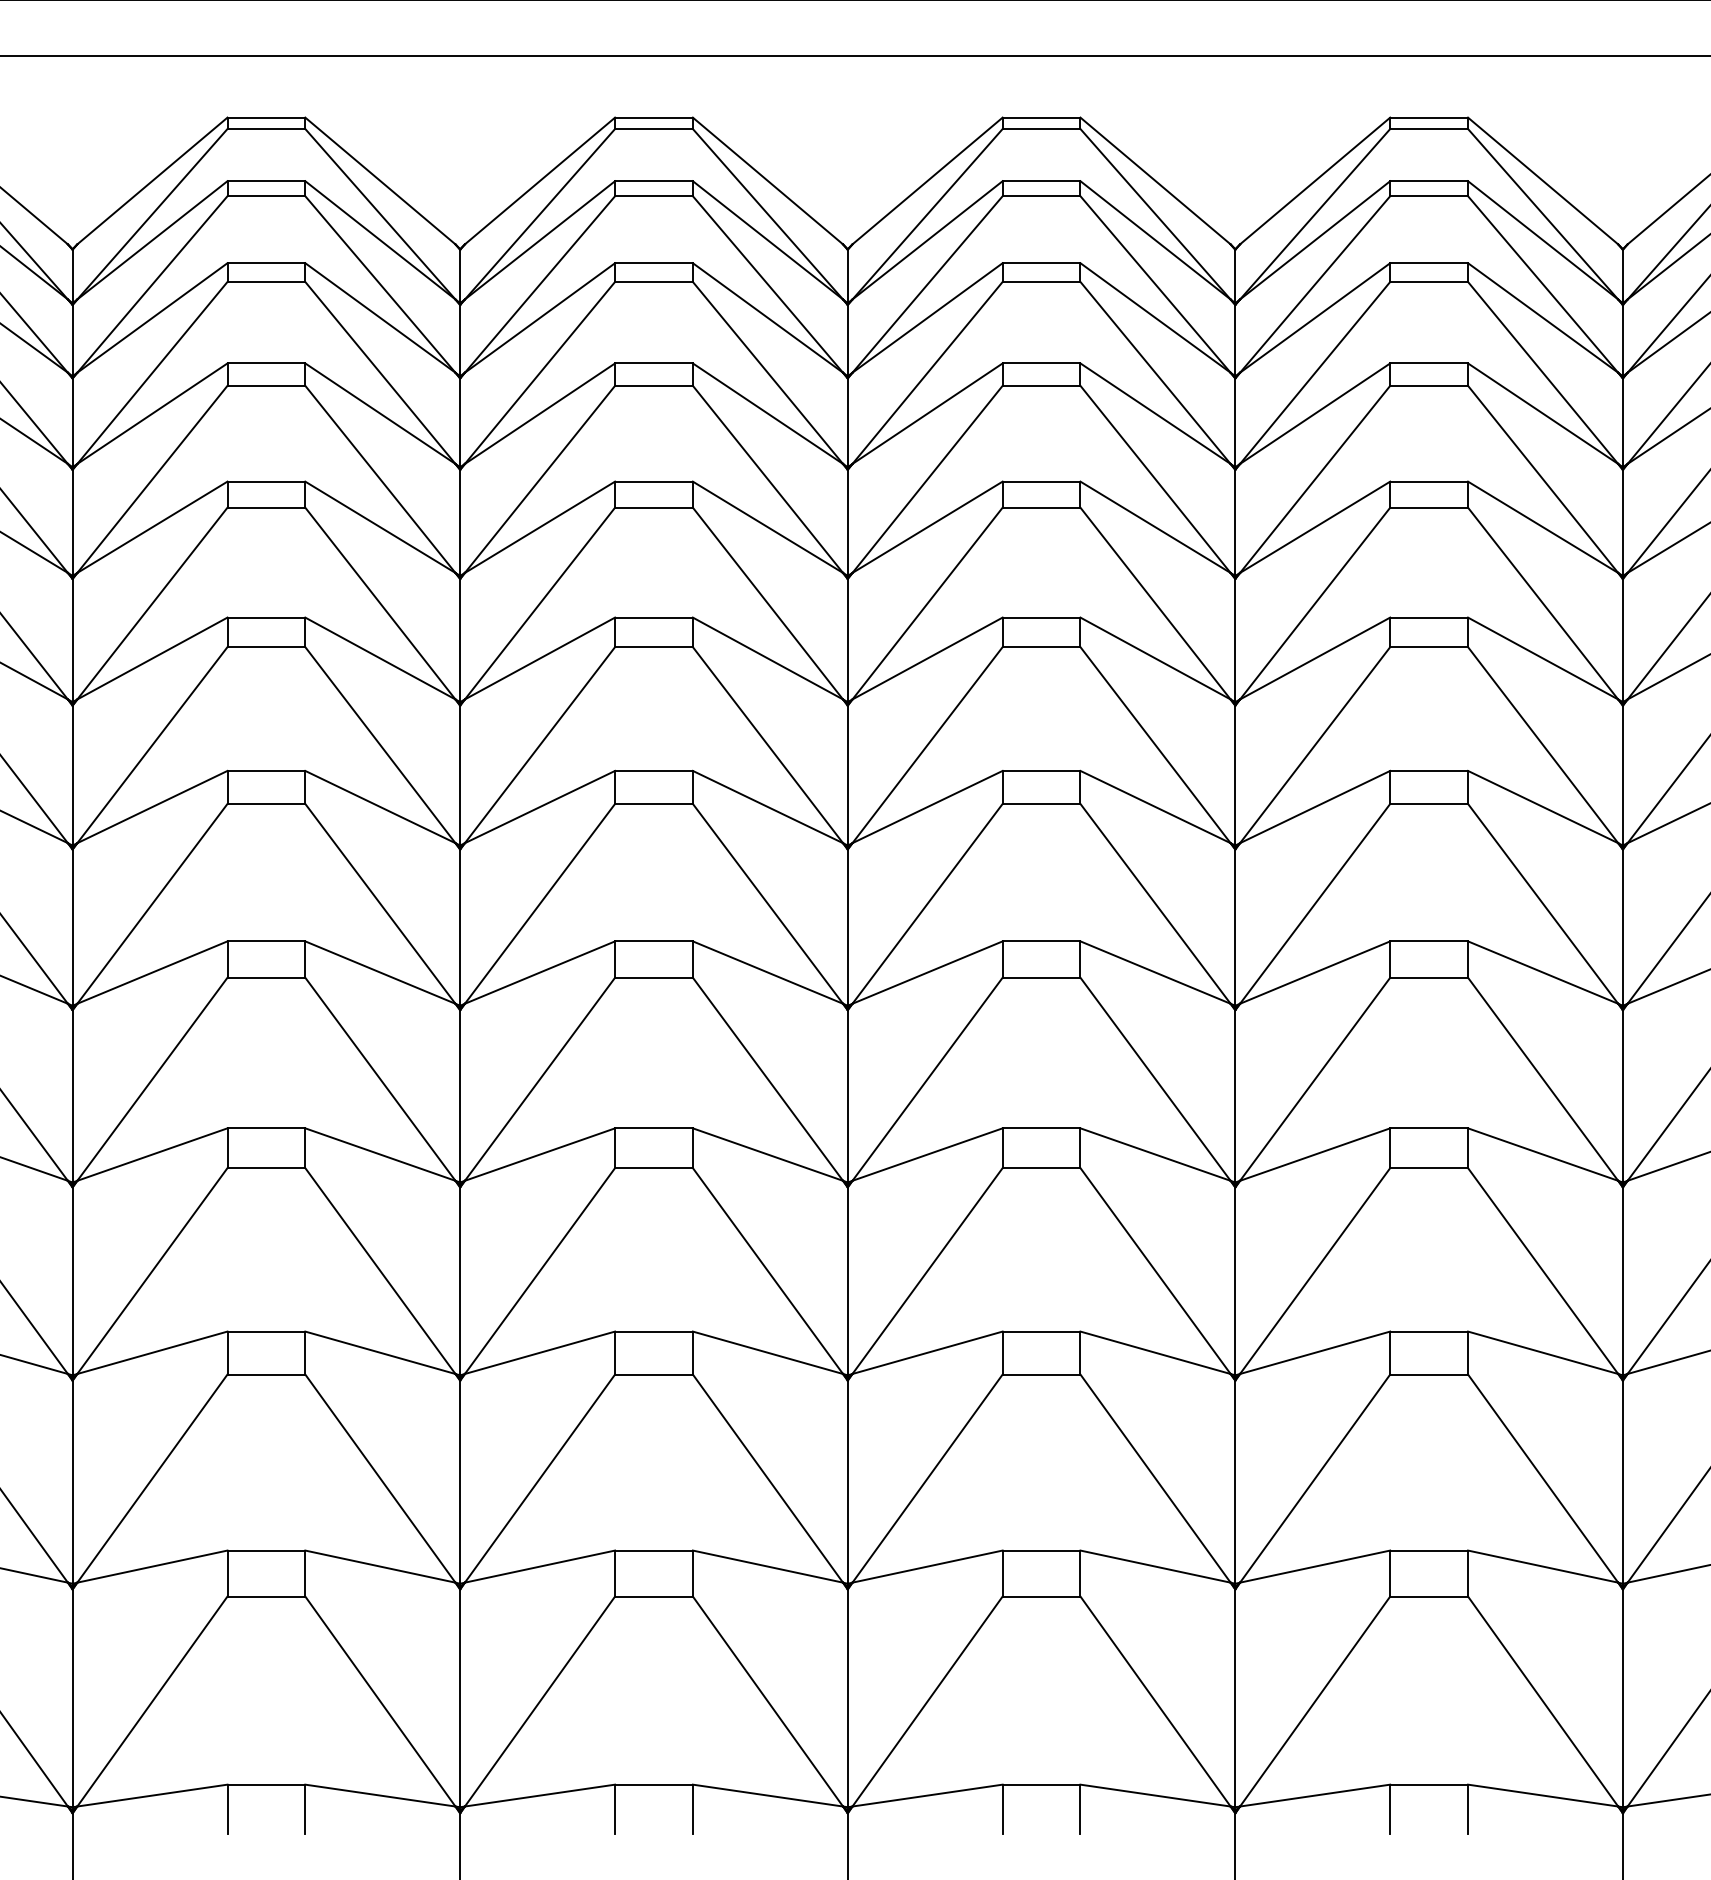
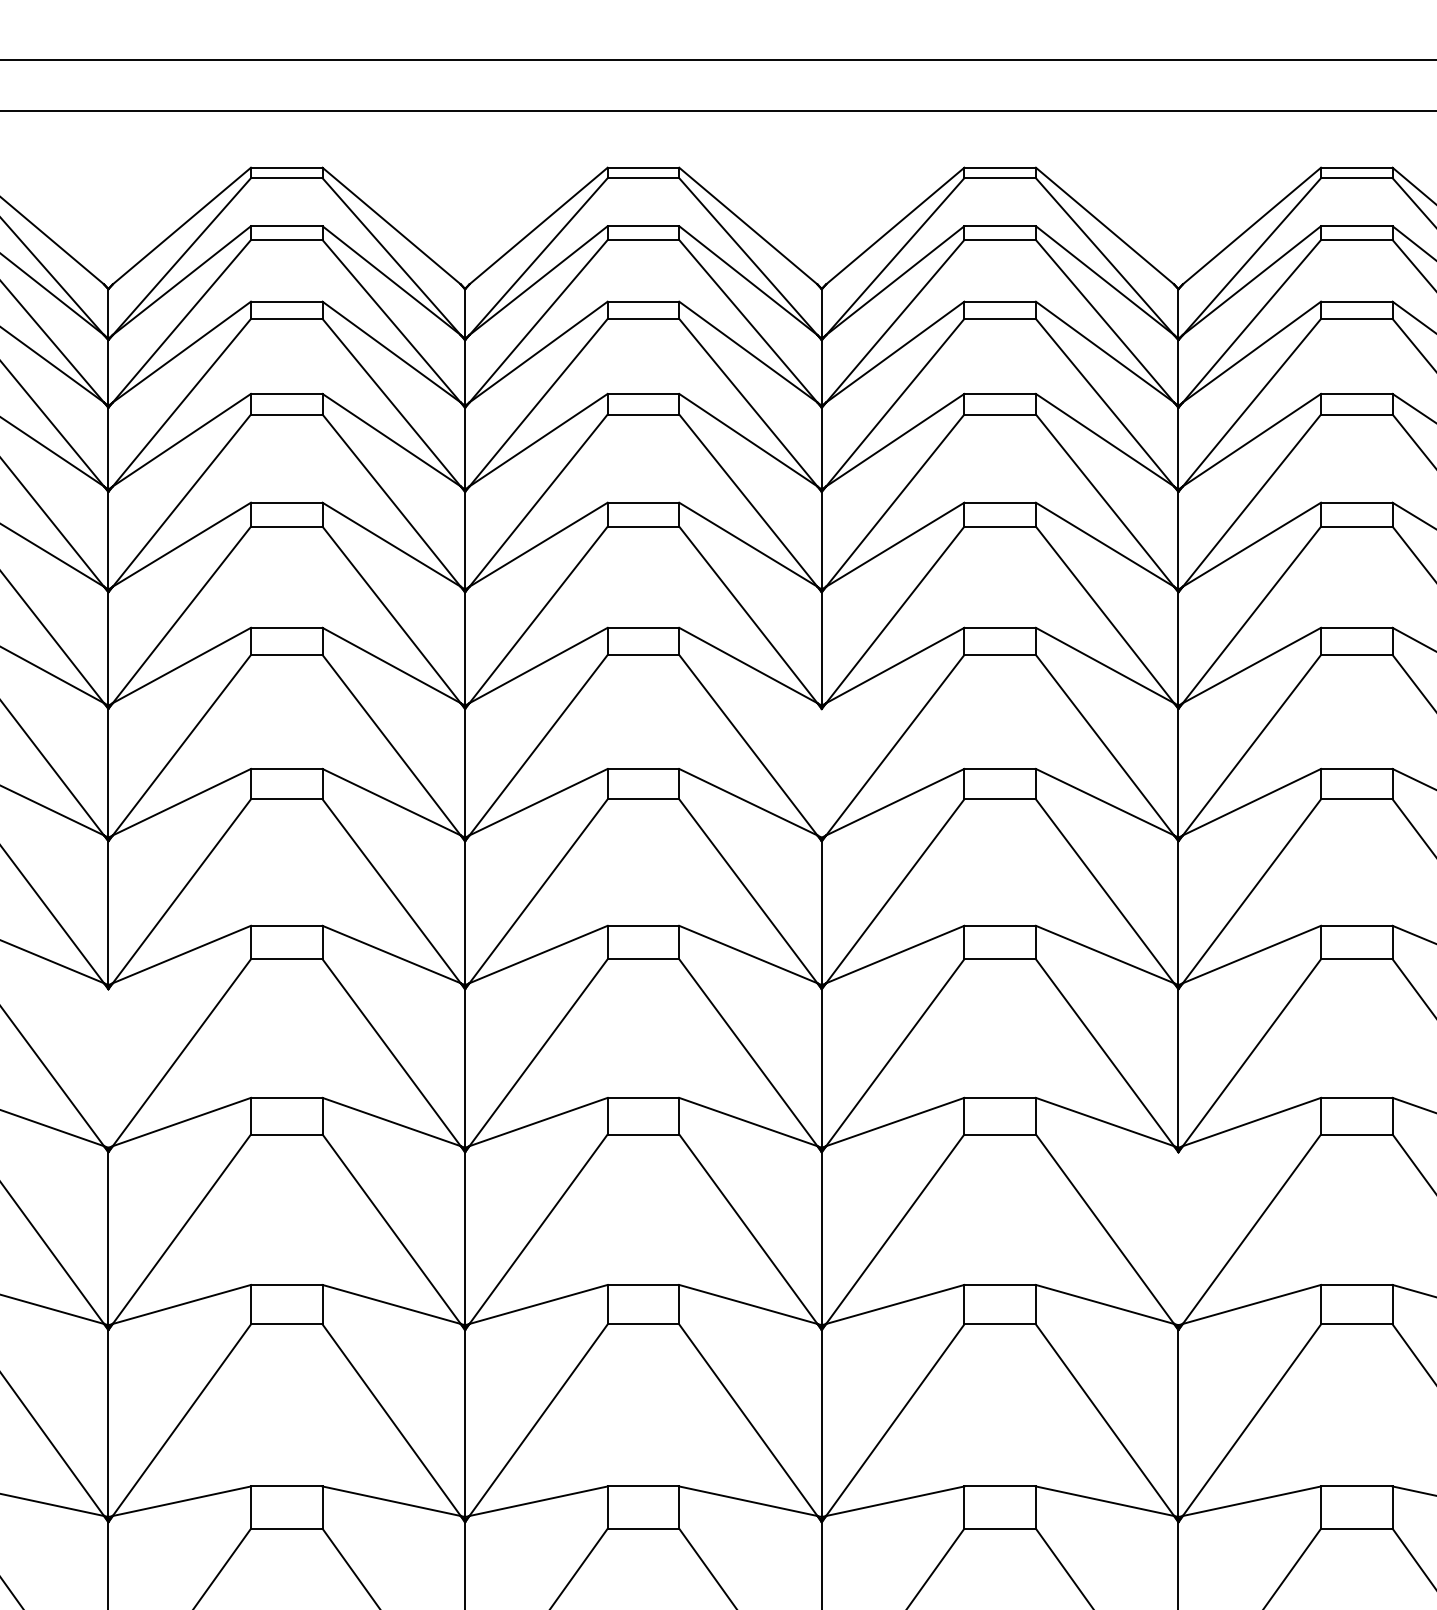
line: (847, 775) -> (821, 773), removed
line: (72, 1096) -> (108, 1068), removed
line: (1235, 1281) -> (1178, 1238), removed

